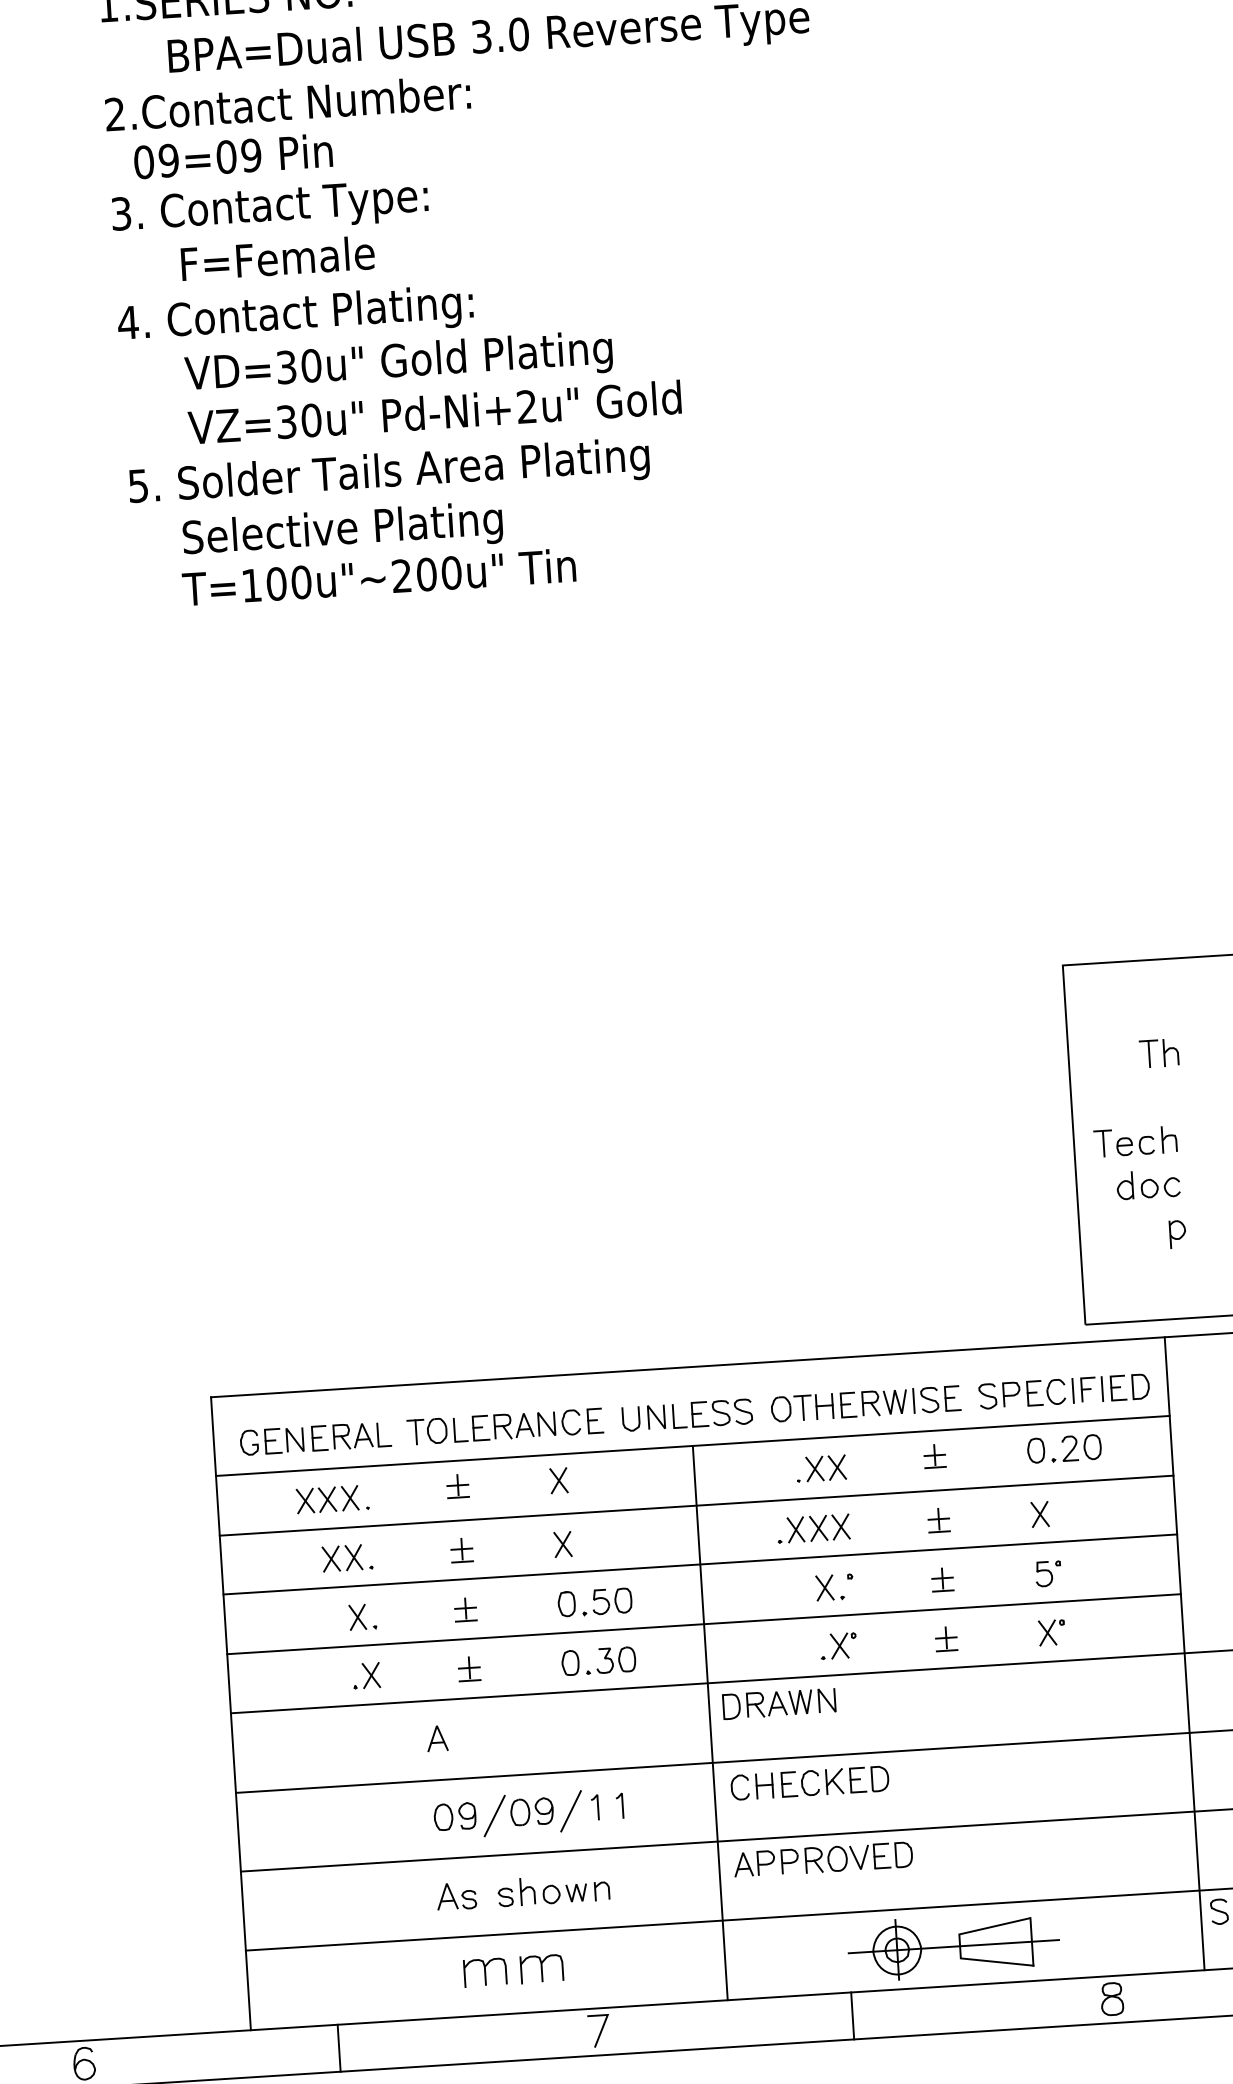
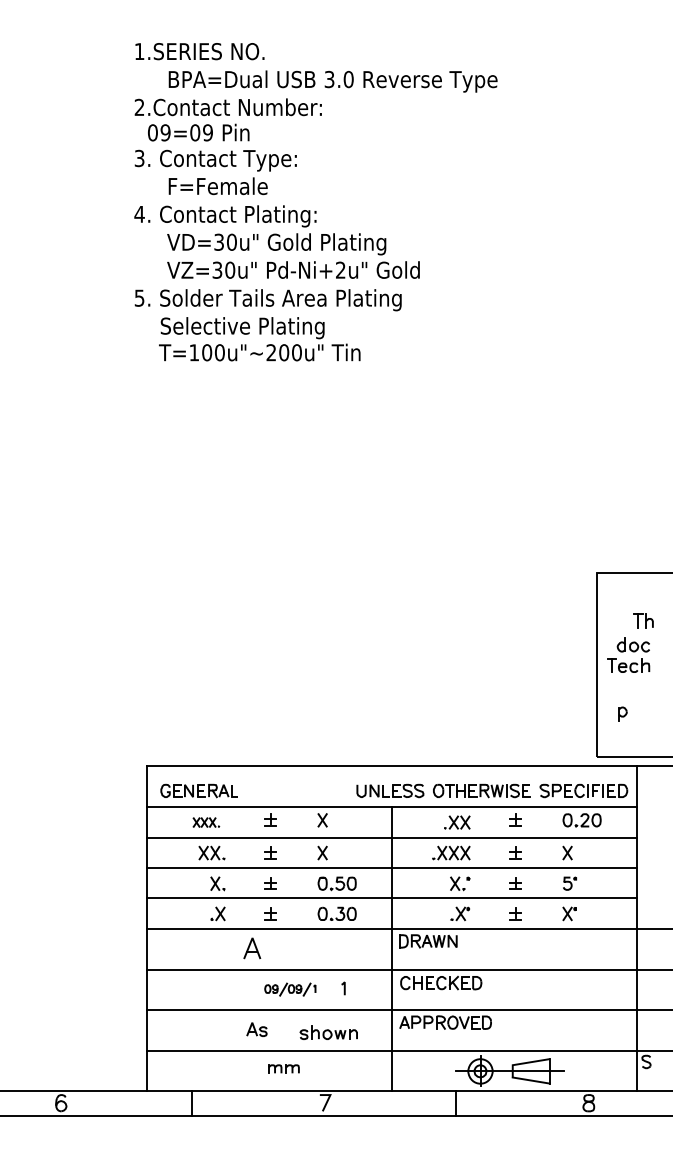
part: (1146, 1183) -> (632, 644), moved
part: (1176, 1232) -> (622, 713), moved
part: (504, 1425) -> (296, 790), removed
part: (333, 1499) -> (206, 822), size x0.7
part: (435, 1737) -> (251, 947), size x1.6
part: (517, 1814) -> (290, 989), size x0.6
part: (553, 1890) -> (328, 1032), moved
part: (513, 1968) -> (283, 1068), size x0.6

